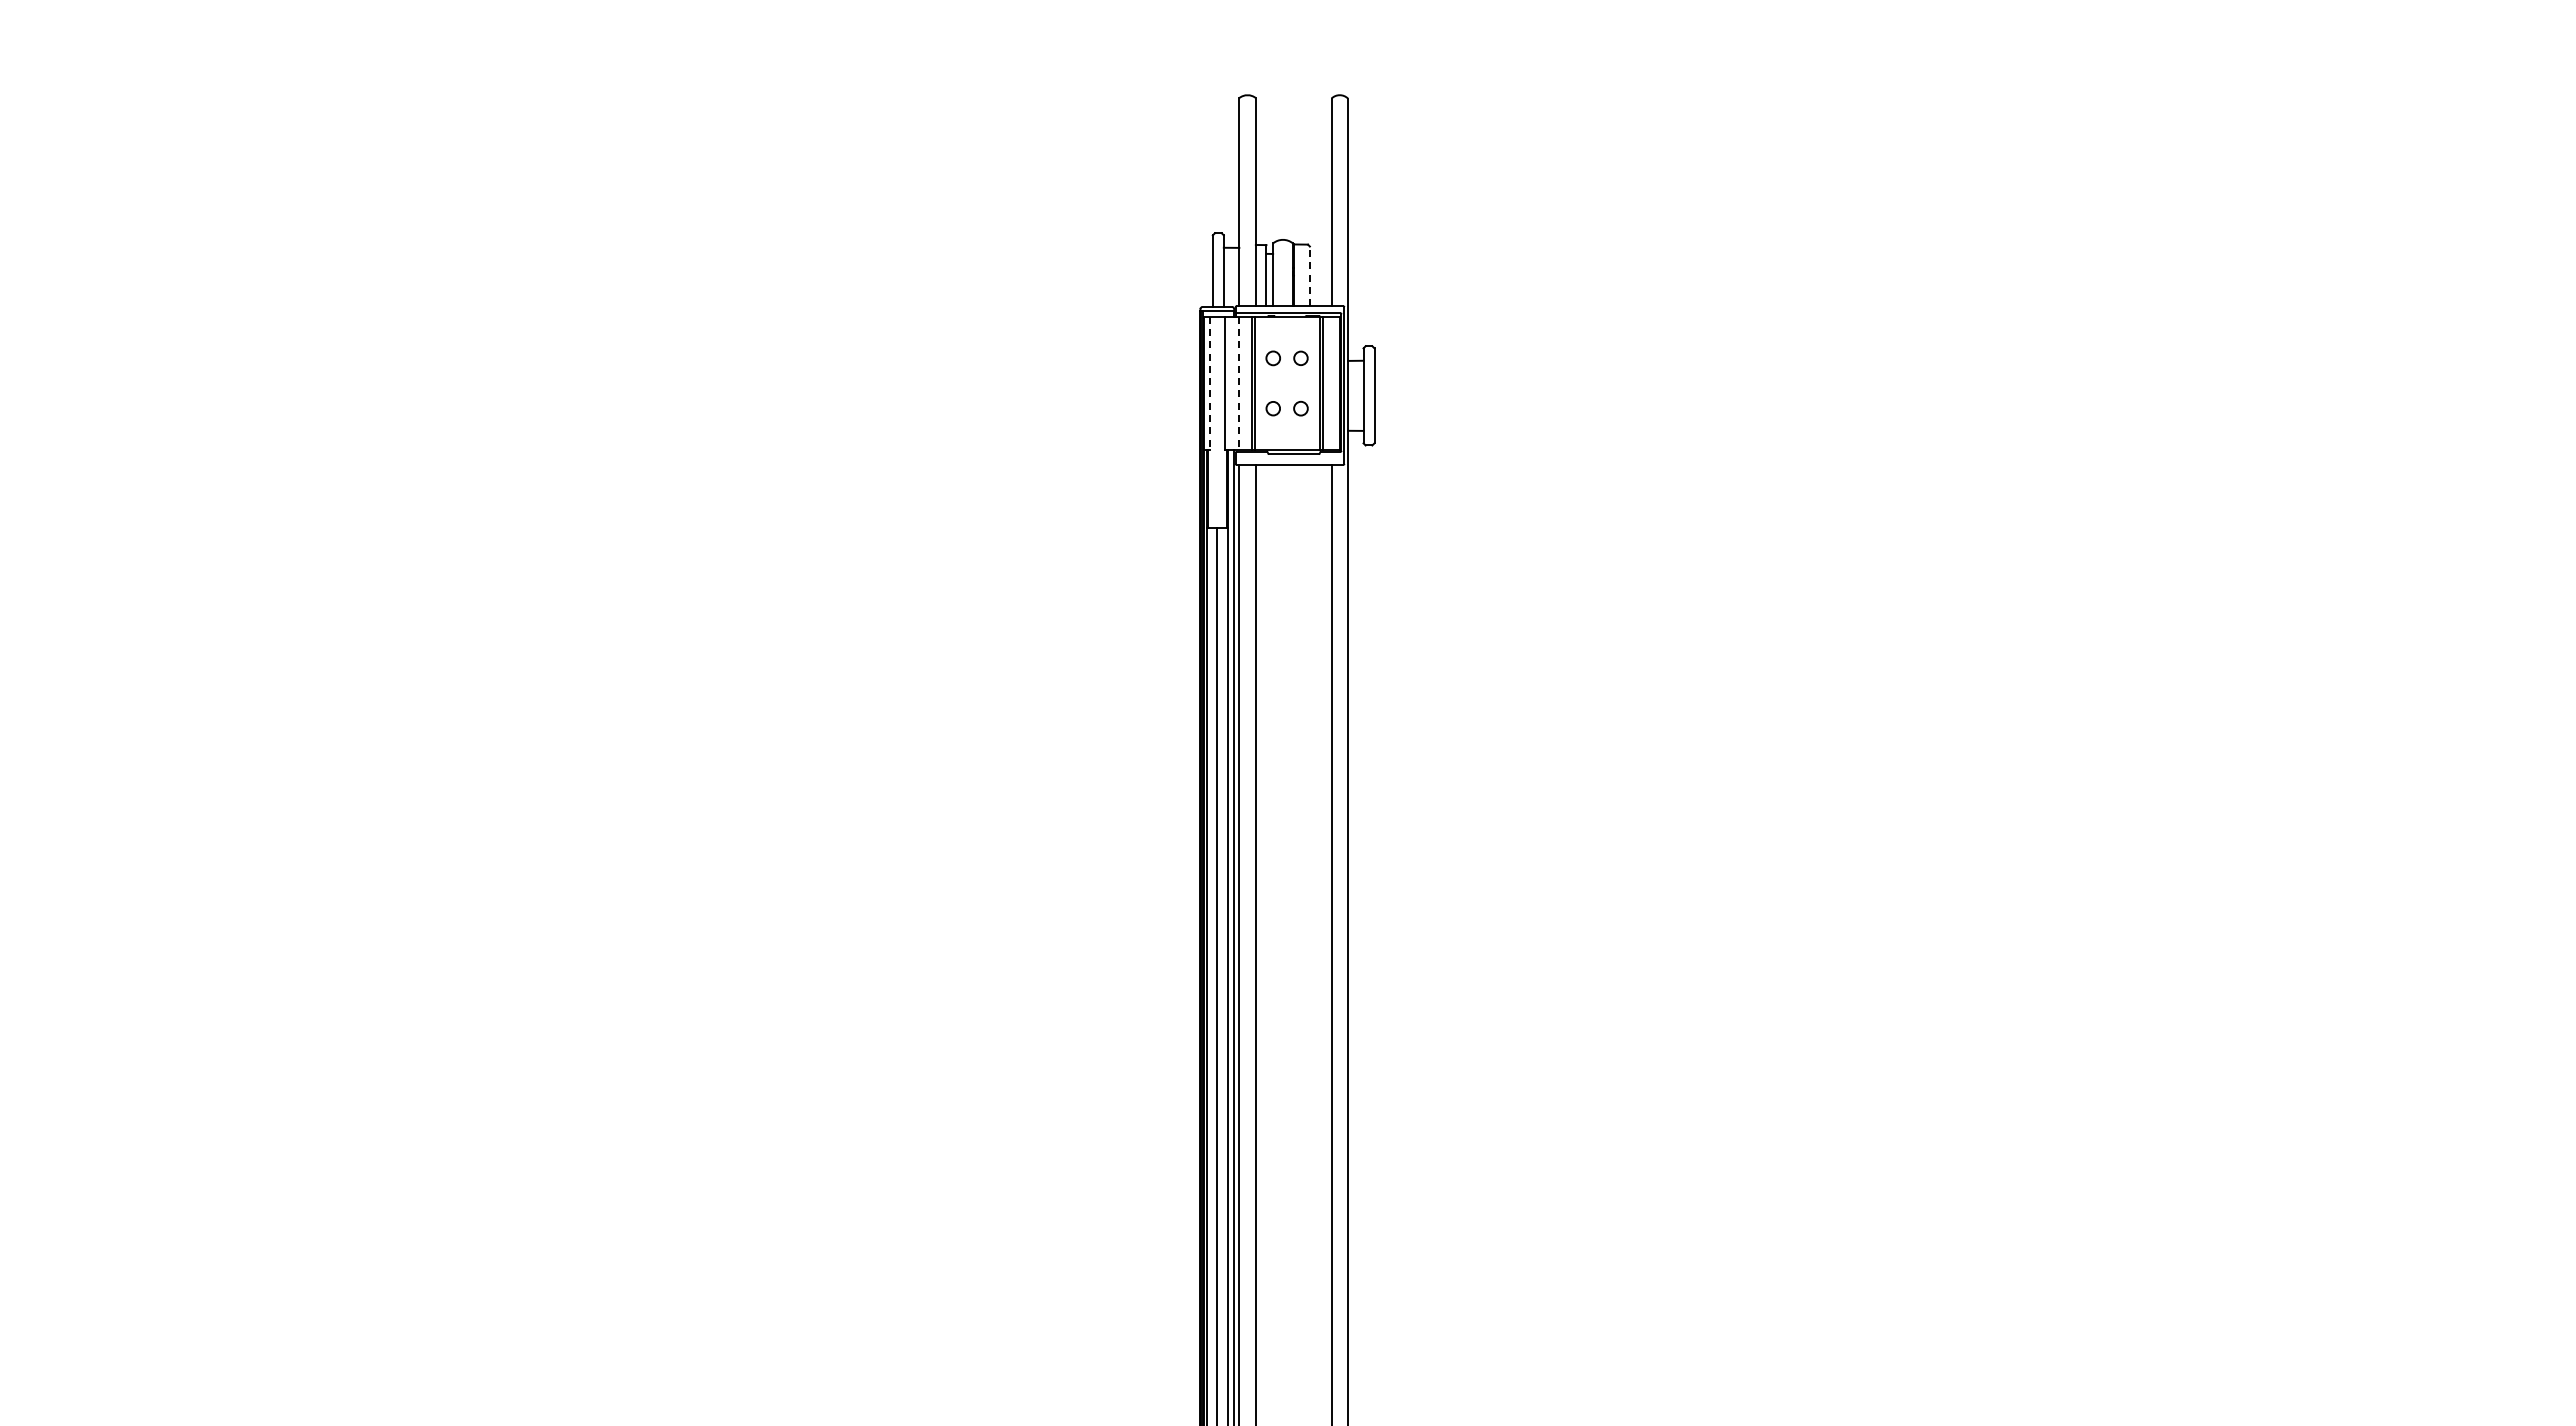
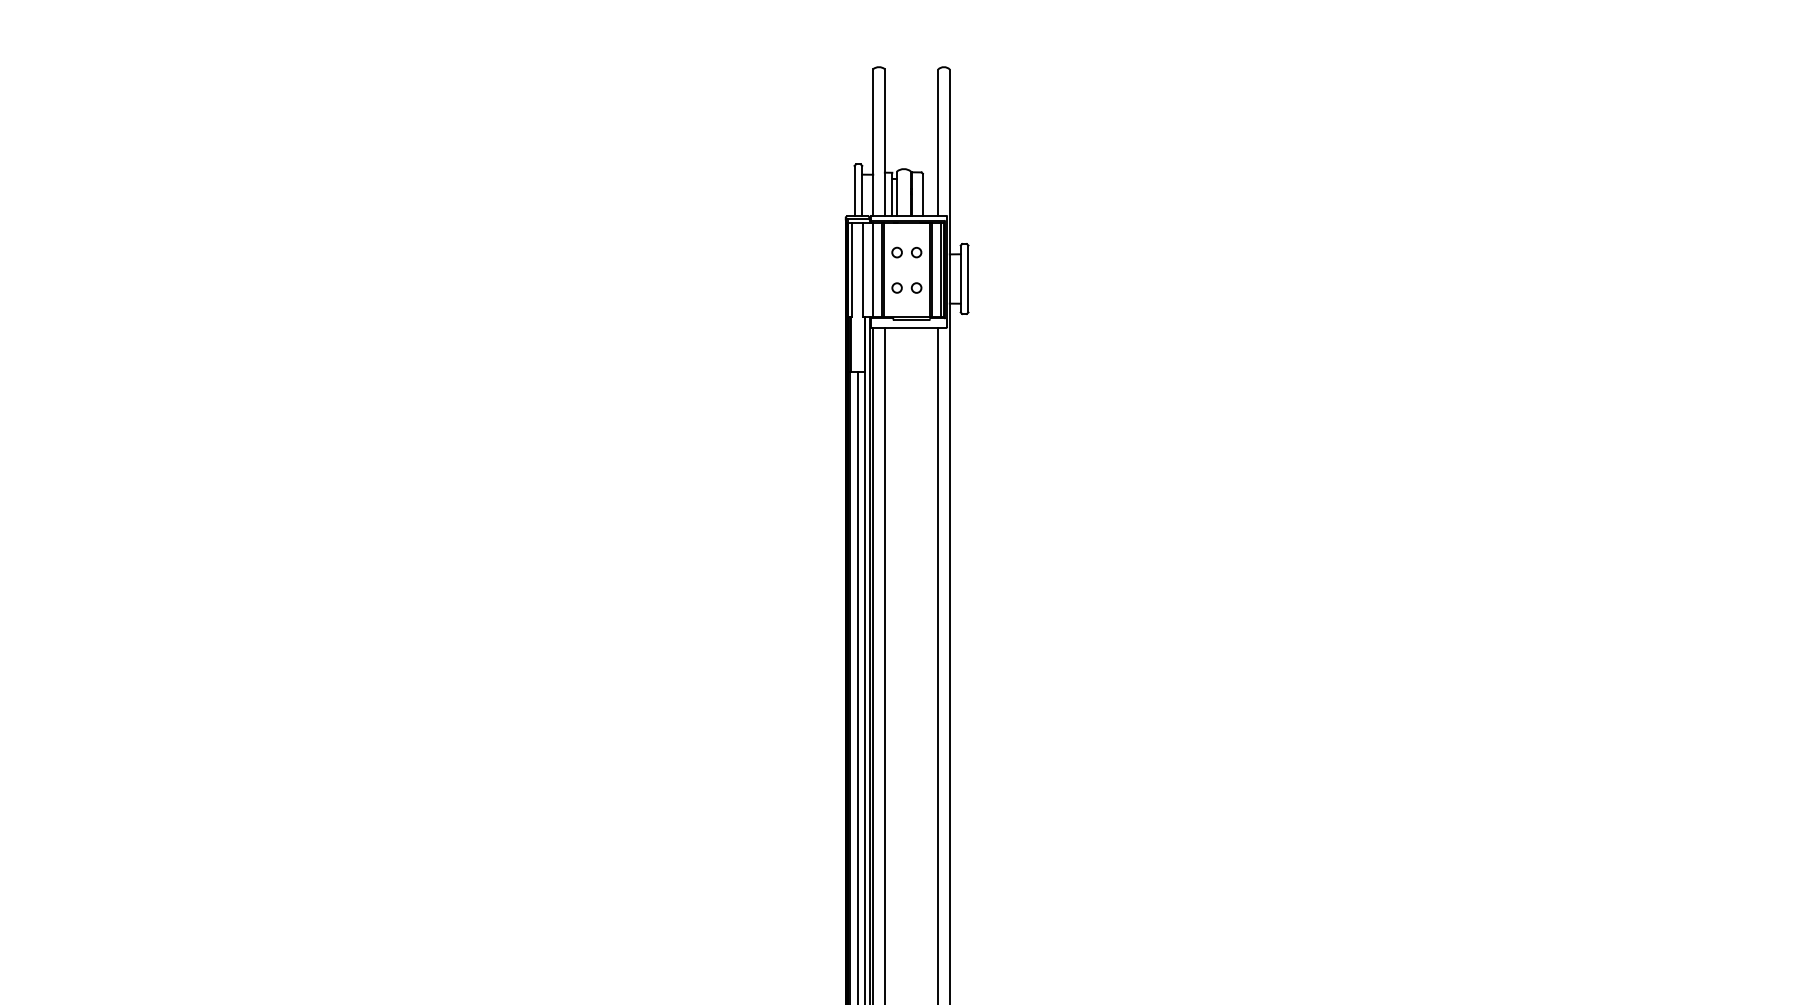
line: (1310, 276) -> (923, 194), dashed -> solid
line: (1209, 383) -> (852, 270), dashed -> solid
line: (1239, 383) -> (873, 270), dashed -> solid
line: (1335, 383) -> (940, 270), added

